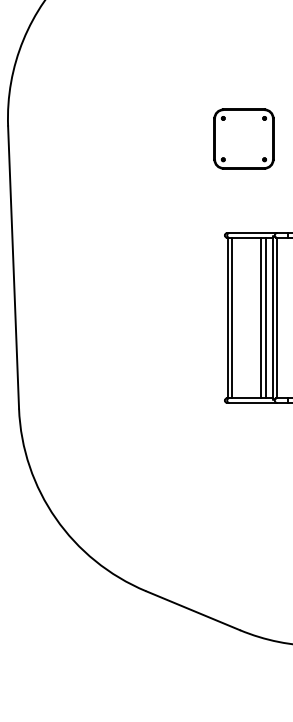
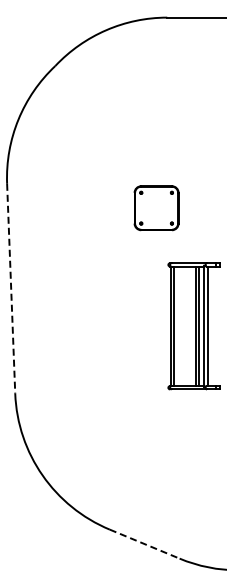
part: (243, 139) -> (156, 208), moved
line: (13, 268) -> (11, 289), solid -> dashed
line: (192, 611) -> (144, 544), solid -> dashed

